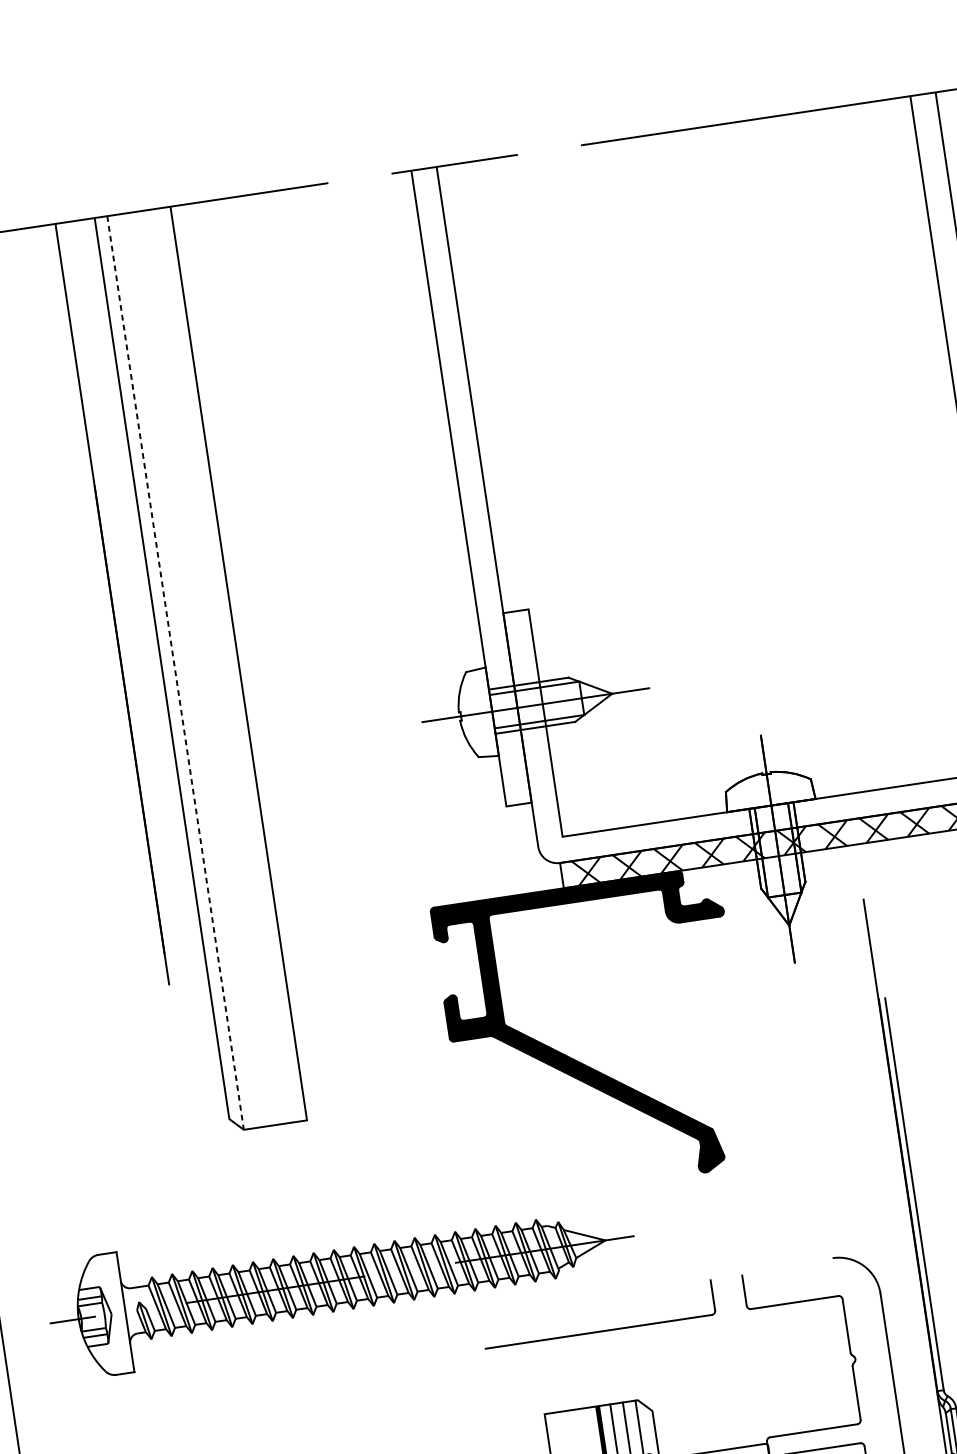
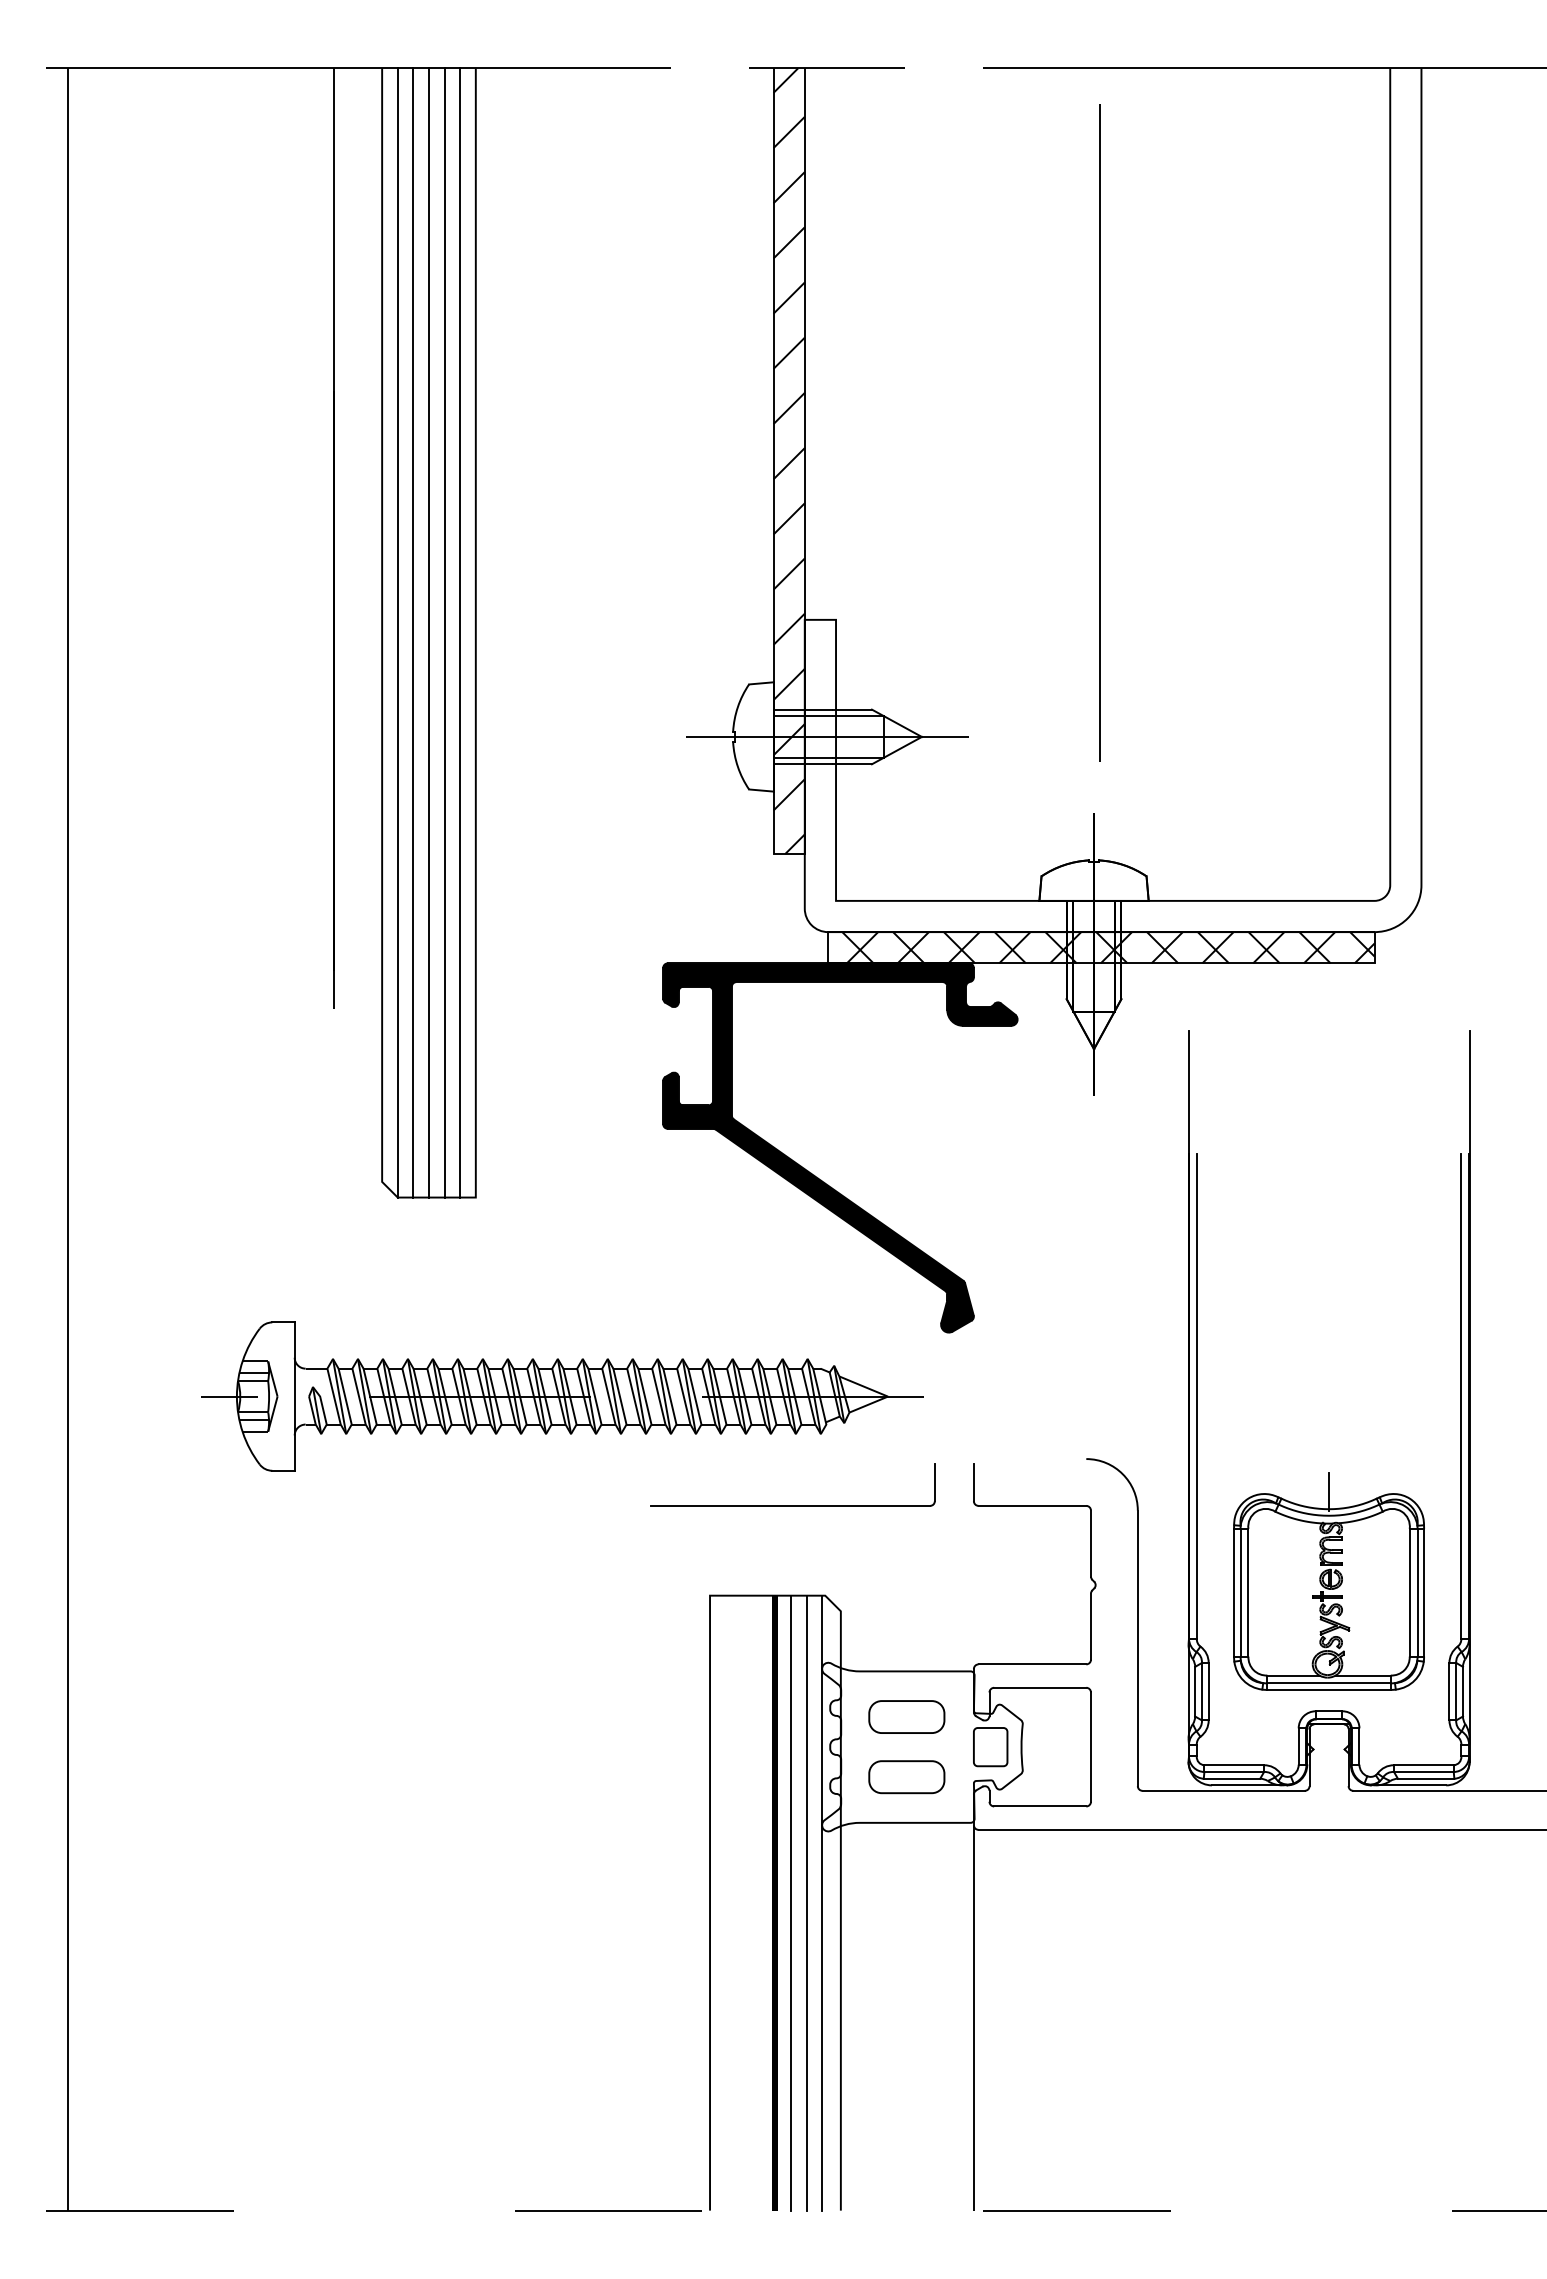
line: (719, 425) -> (1099, 432), added
hatch: (471, 487) -> (788, 461), added
line: (226, 665) -> (460, 632), added
line: (213, 666) -> (444, 632), added
line: (200, 668) -> (428, 632), added
line: (188, 670) -> (413, 632), added
line: (175, 672) -> (397, 632), dashed -> solid
part: (342, 1279) -> (562, 1396), moved

